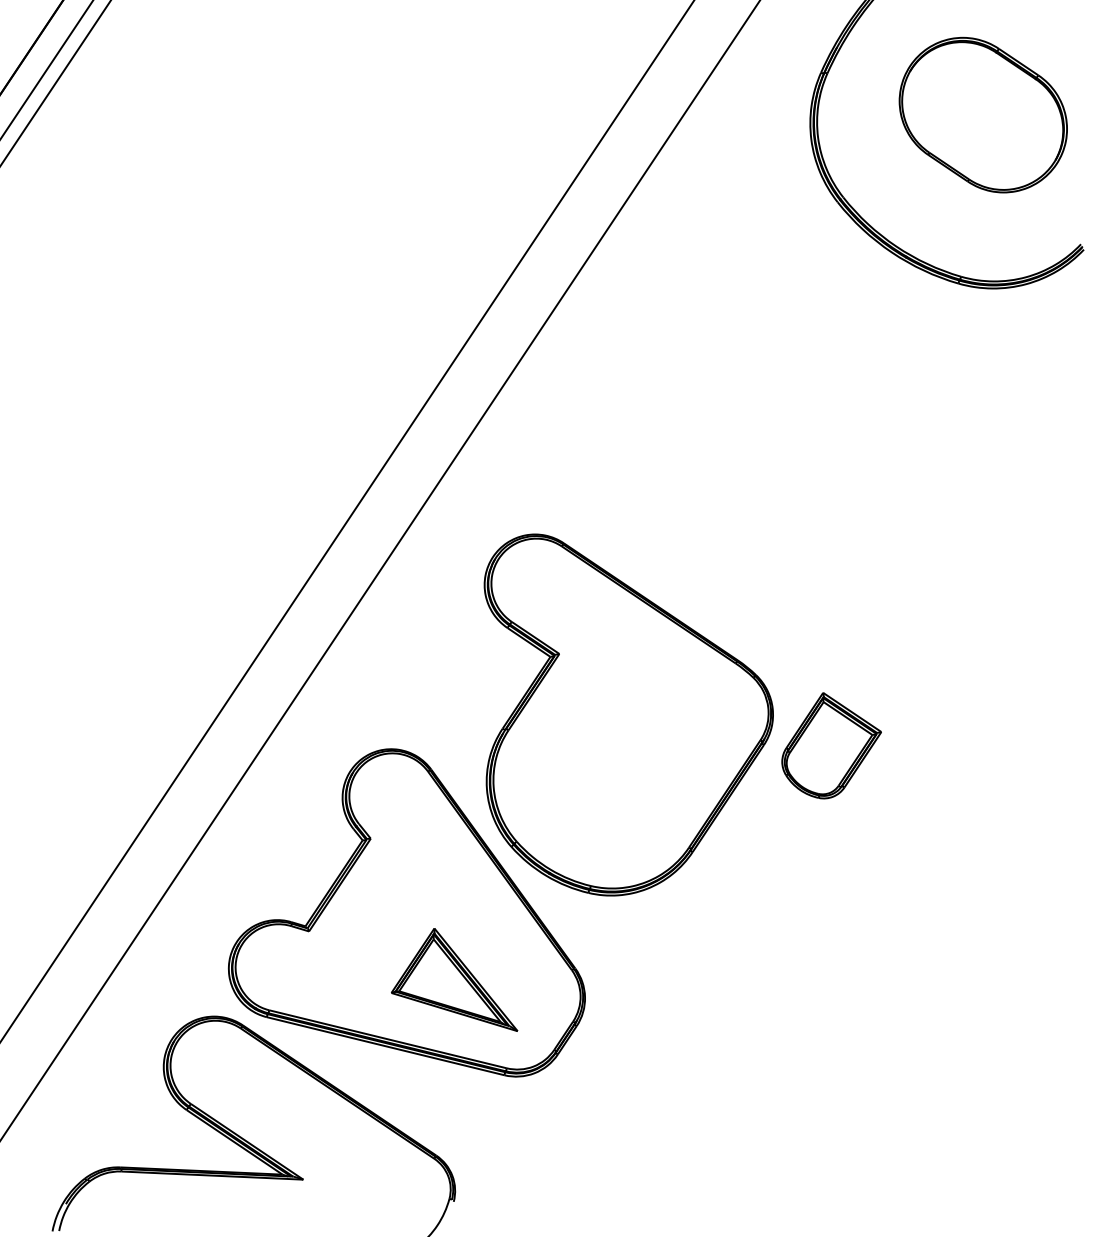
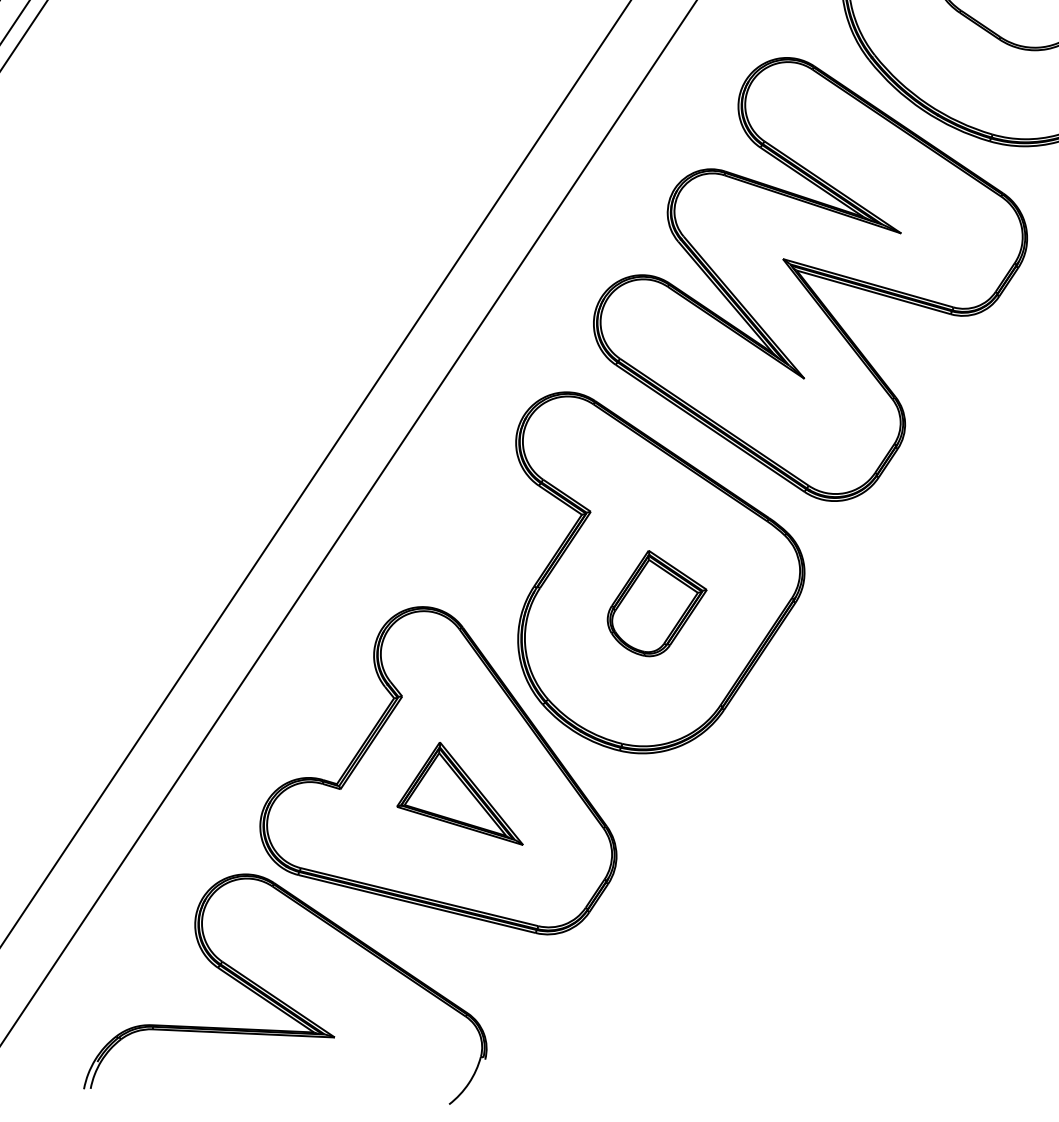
part: (778, 421) -> (809, 279), added
part: (831, 745) -> (656, 603), moved
part: (454, 979) -> (459, 793), moved

